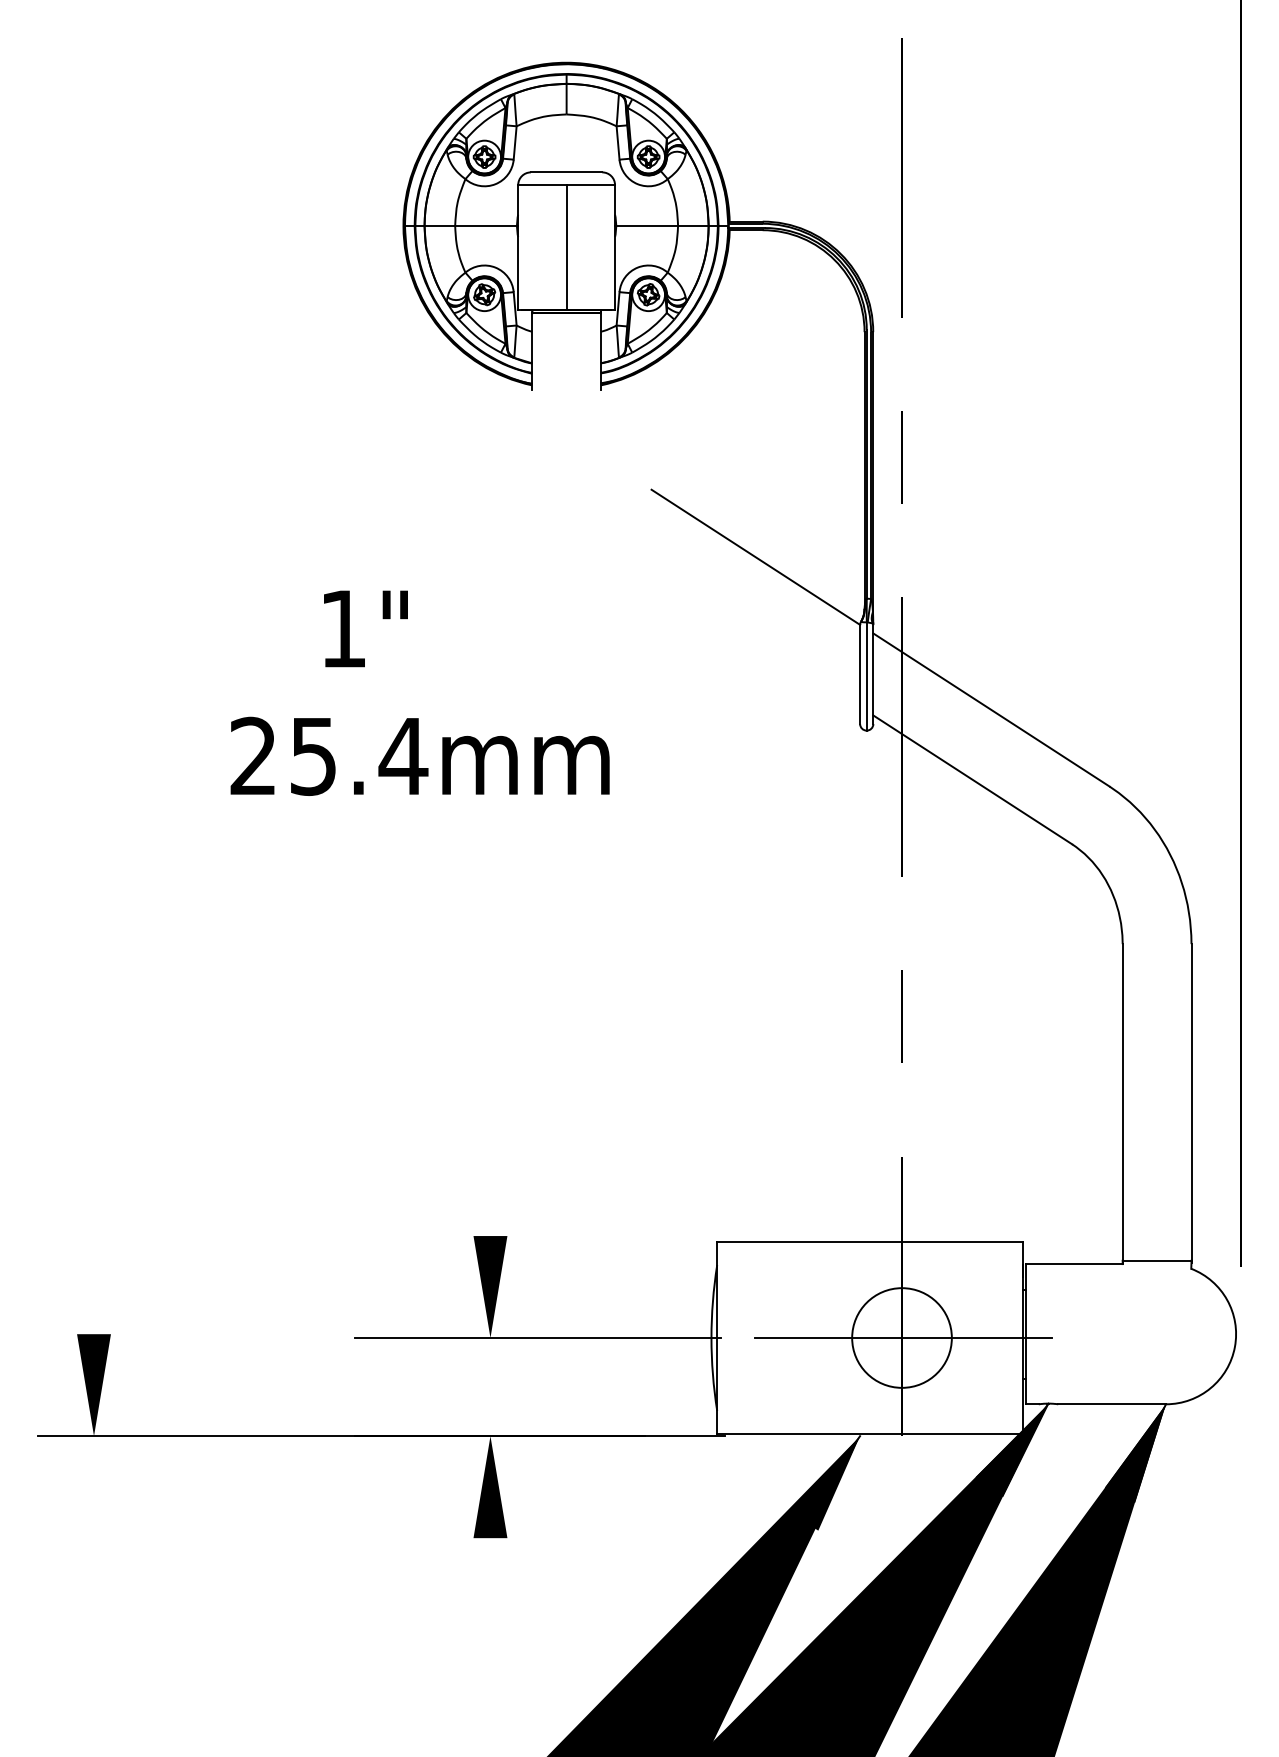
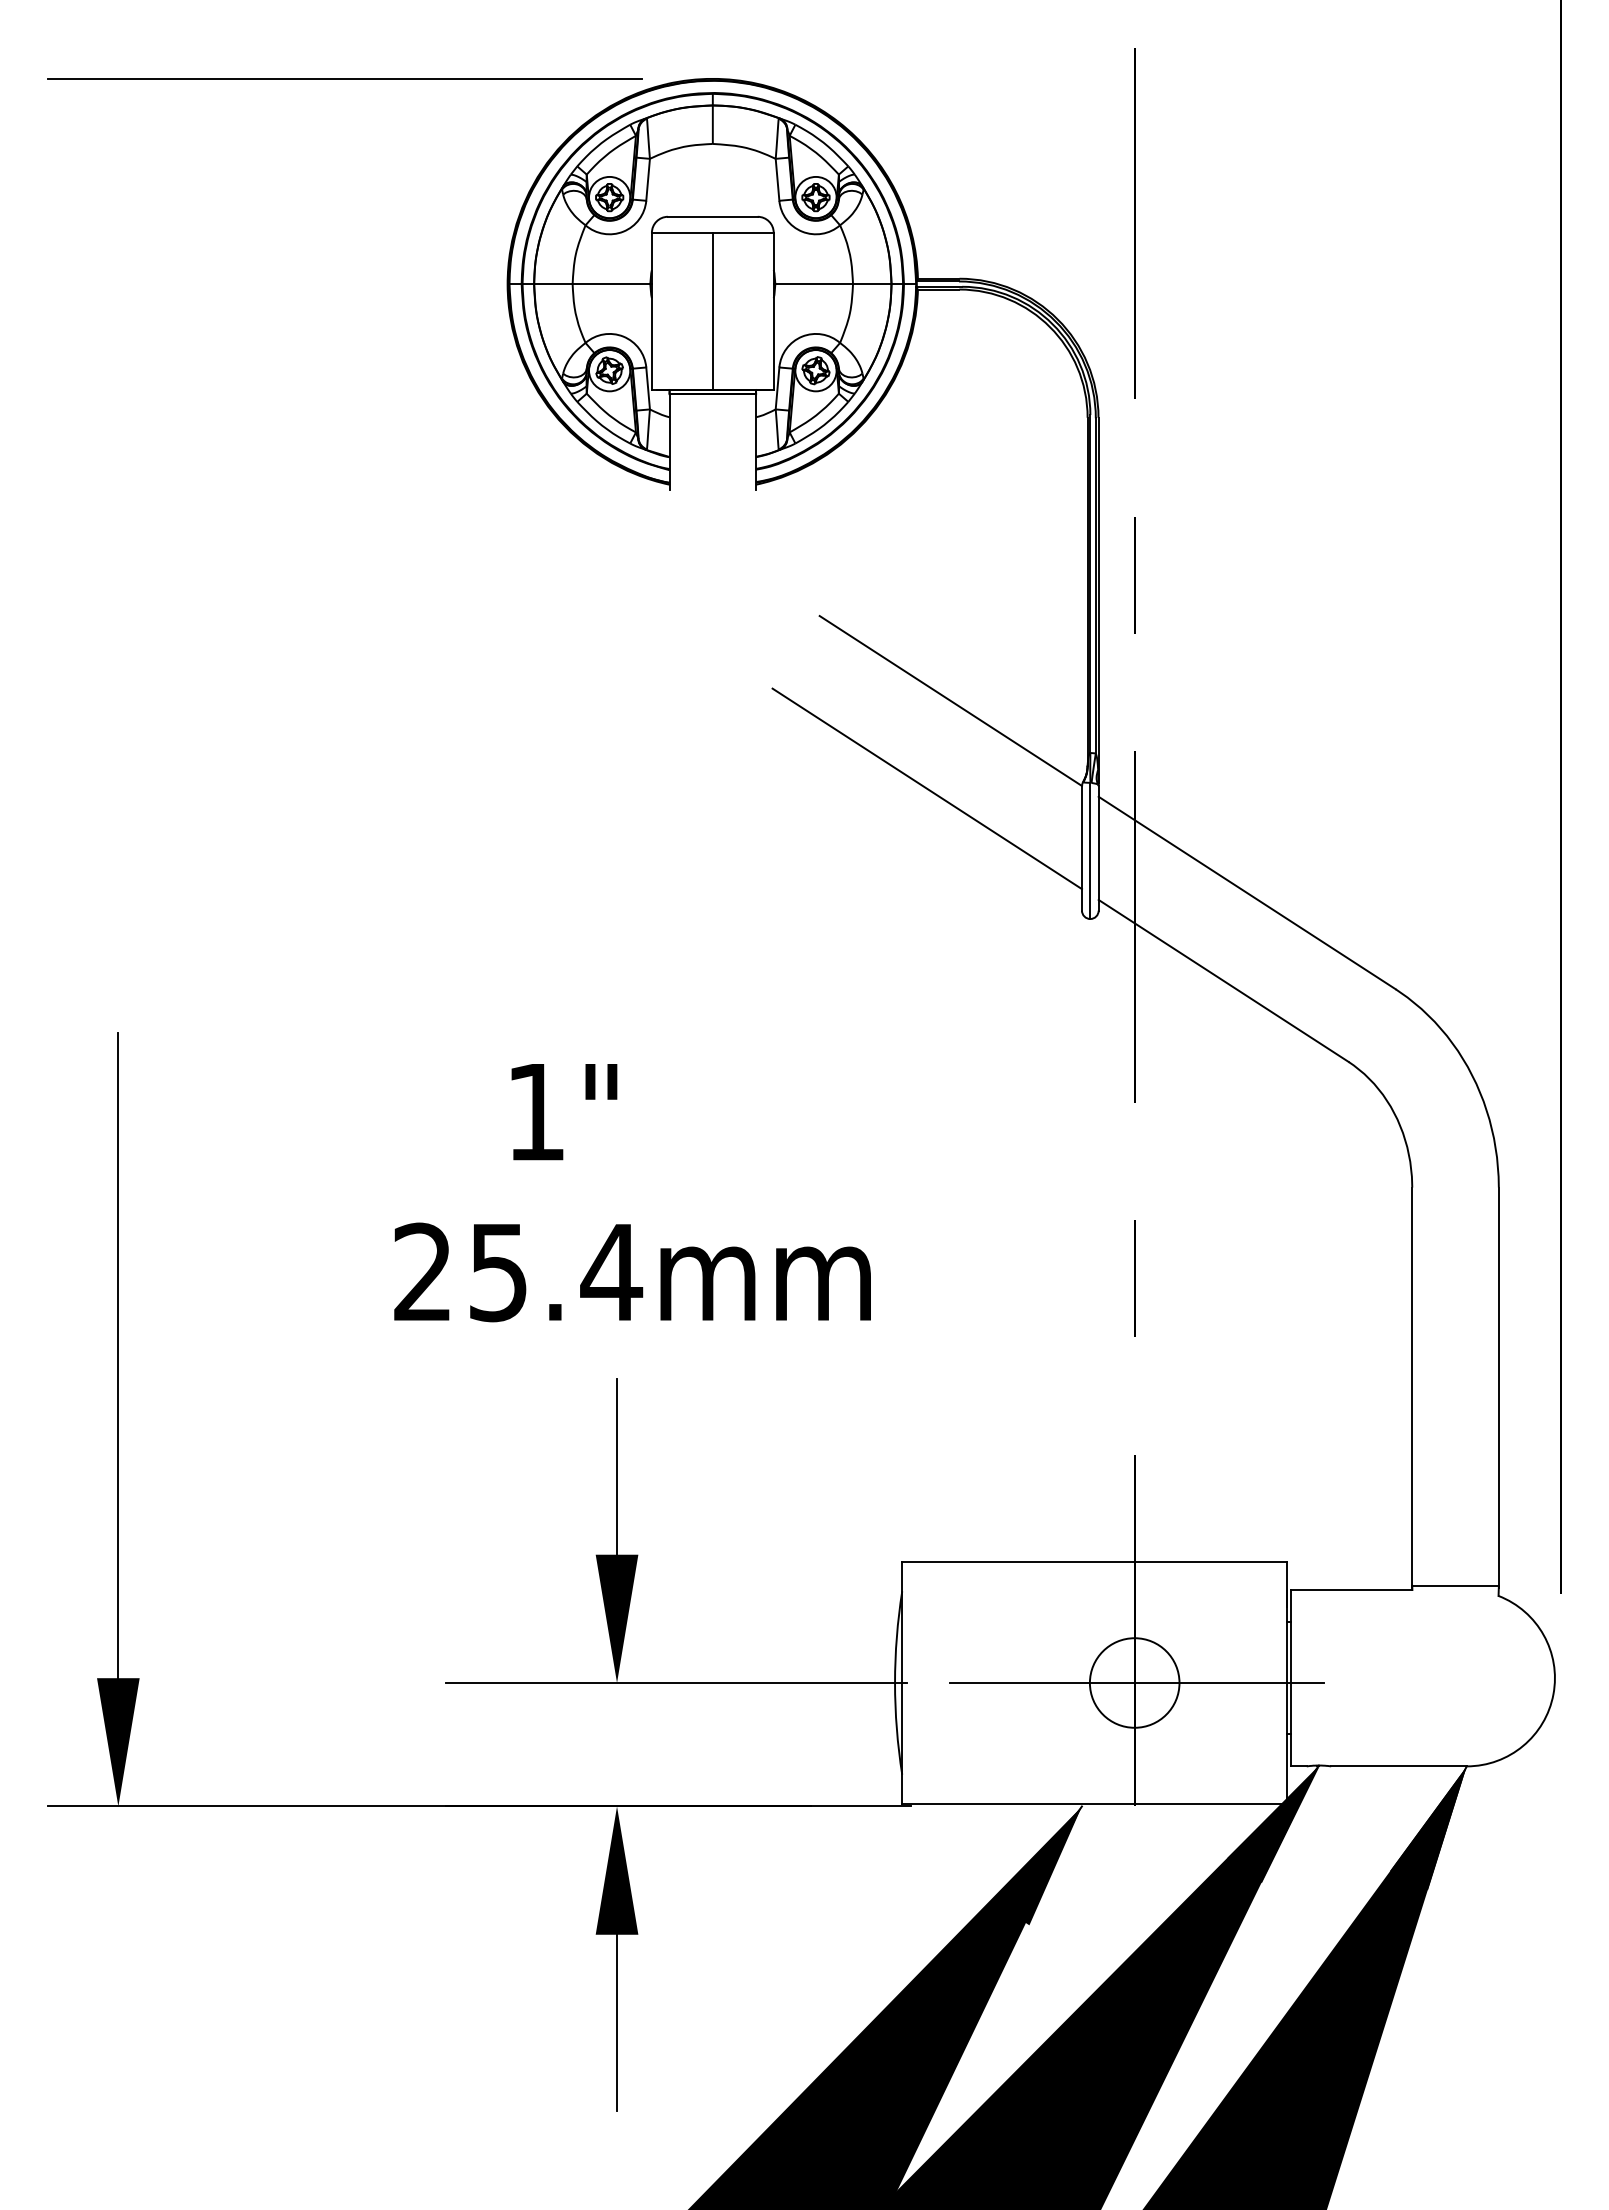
line: (273, 62) -> (344, 78), added
line: (736, 626) -> (926, 788), added
text: (420, 693) -> (632, 1193), moved
line: (94, 1077) -> (118, 1355), added
line: (490, 1165) -> (617, 1466), added
circle: (901, 1337) -> (1134, 1682), size x0.71
line: (490, 1607) -> (617, 2022), added

